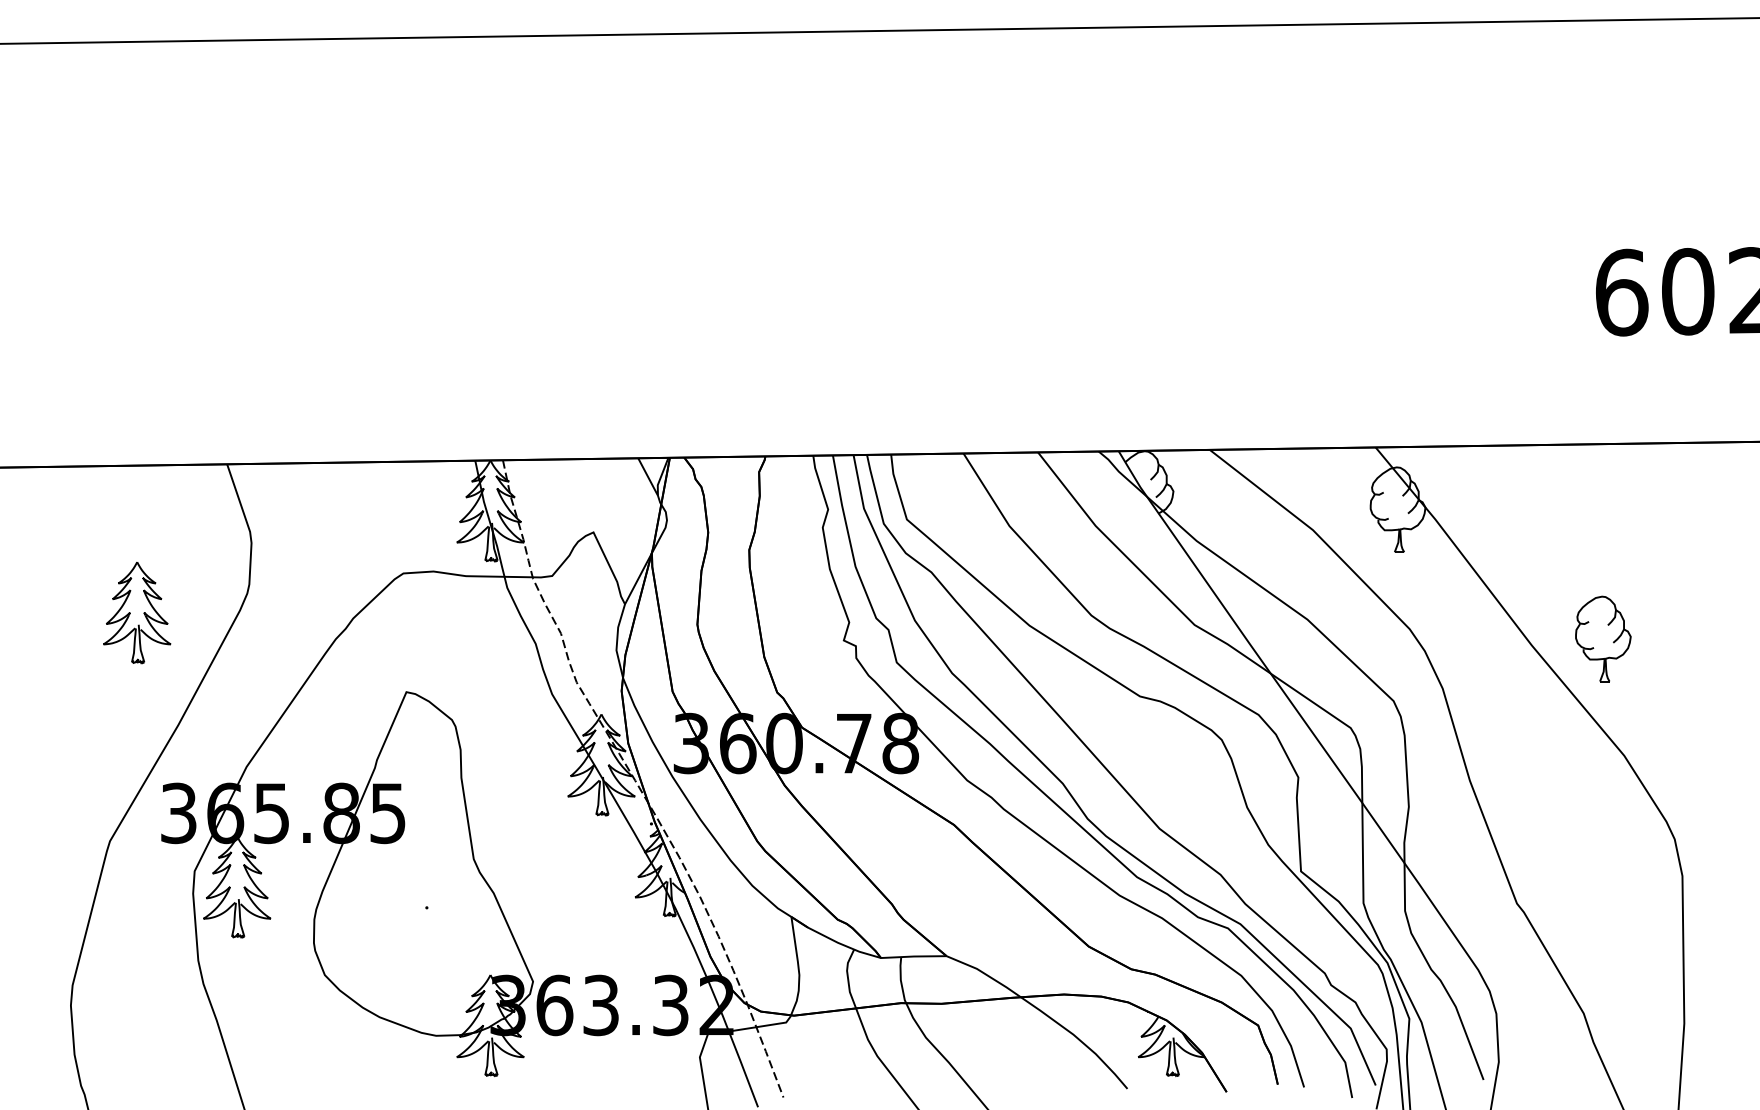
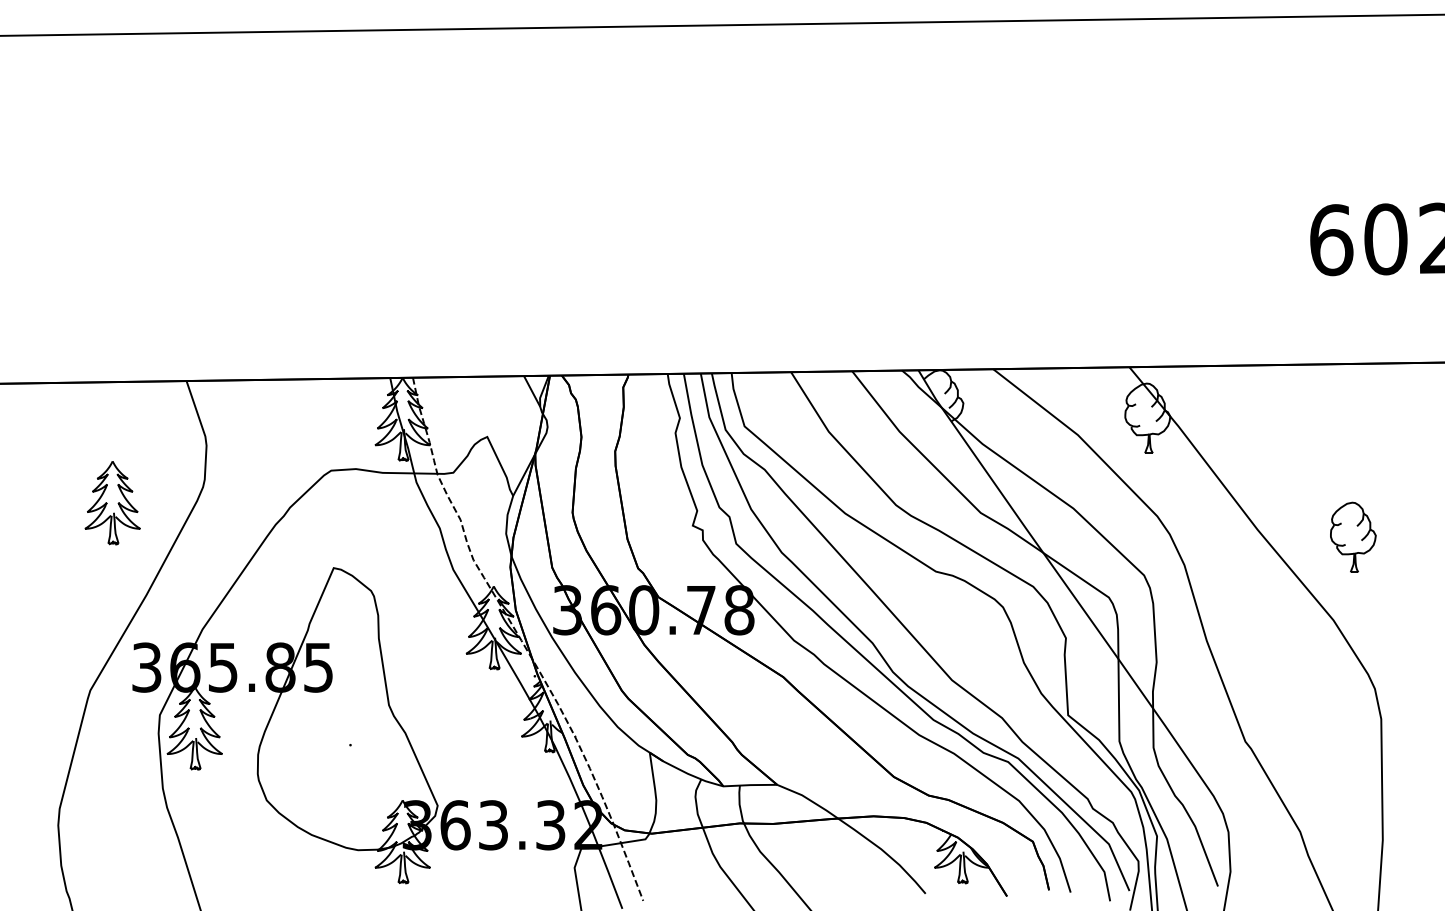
part: (1603, 637) -> (1353, 536), moved

